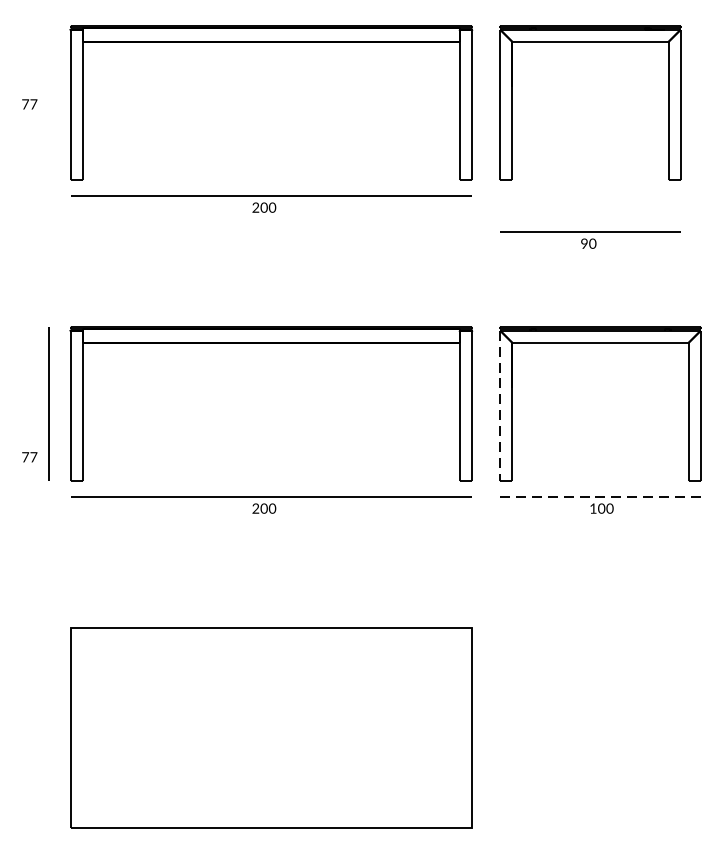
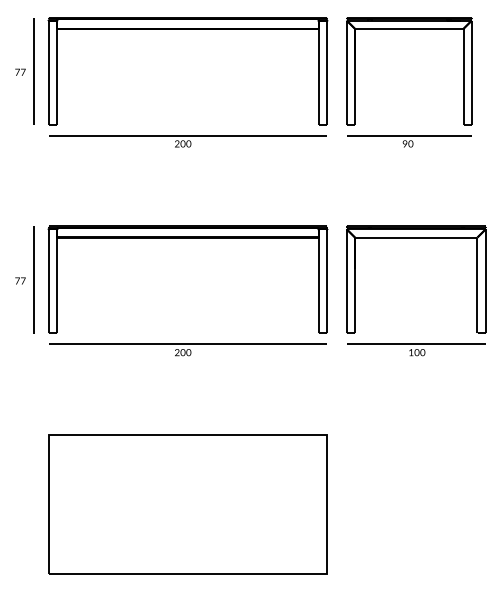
line: (48, 103) -> (33, 71), added
part: (590, 240) -> (409, 141), moved
line: (499, 406) -> (346, 281), dashed -> solid
text: (29, 456) -> (20, 280), moved
line: (600, 496) -> (416, 344), dashed -> solid

